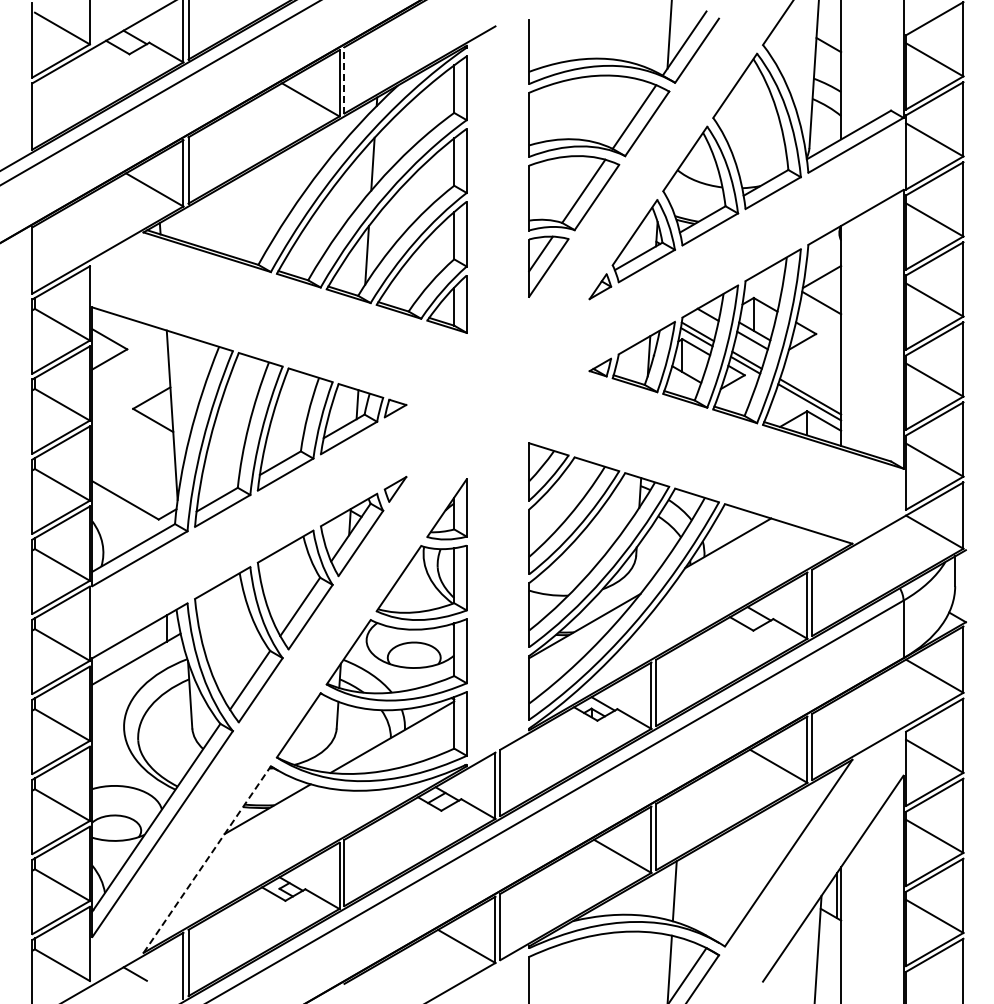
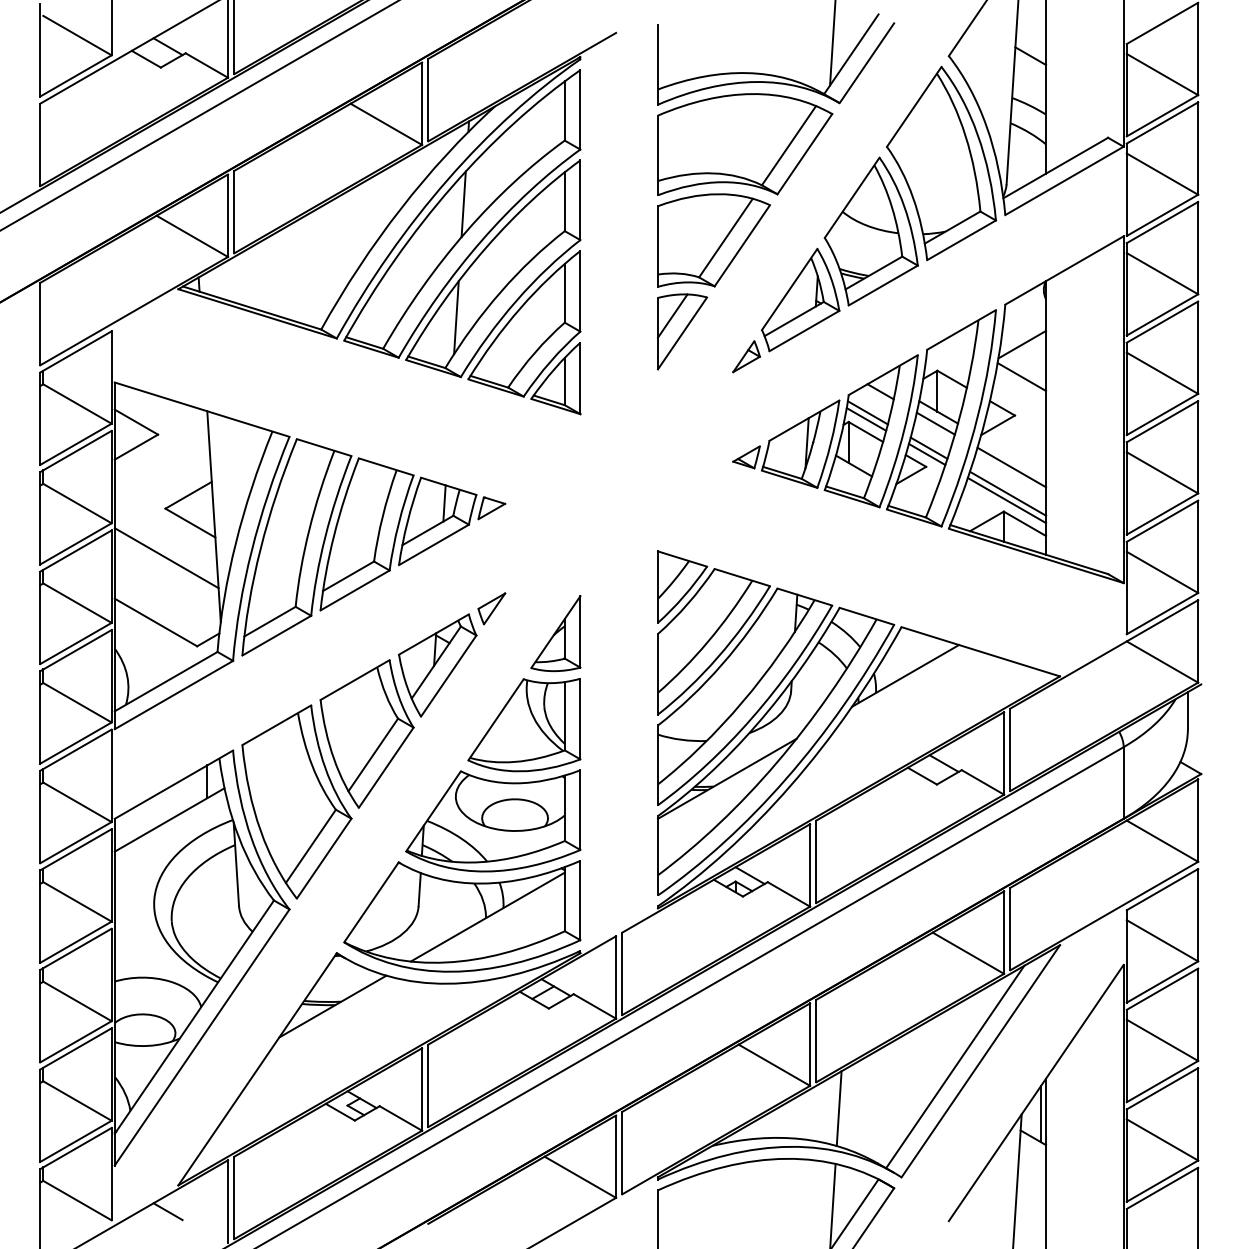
line: (344, 79) -> (428, 98), dashed -> solid
line: (813, 375) -> (1011, 467), added
line: (133, 448) -> (165, 557), added
line: (767, 857) -> (954, 1066), added
line: (207, 859) -> (257, 1069), dashed -> solid

